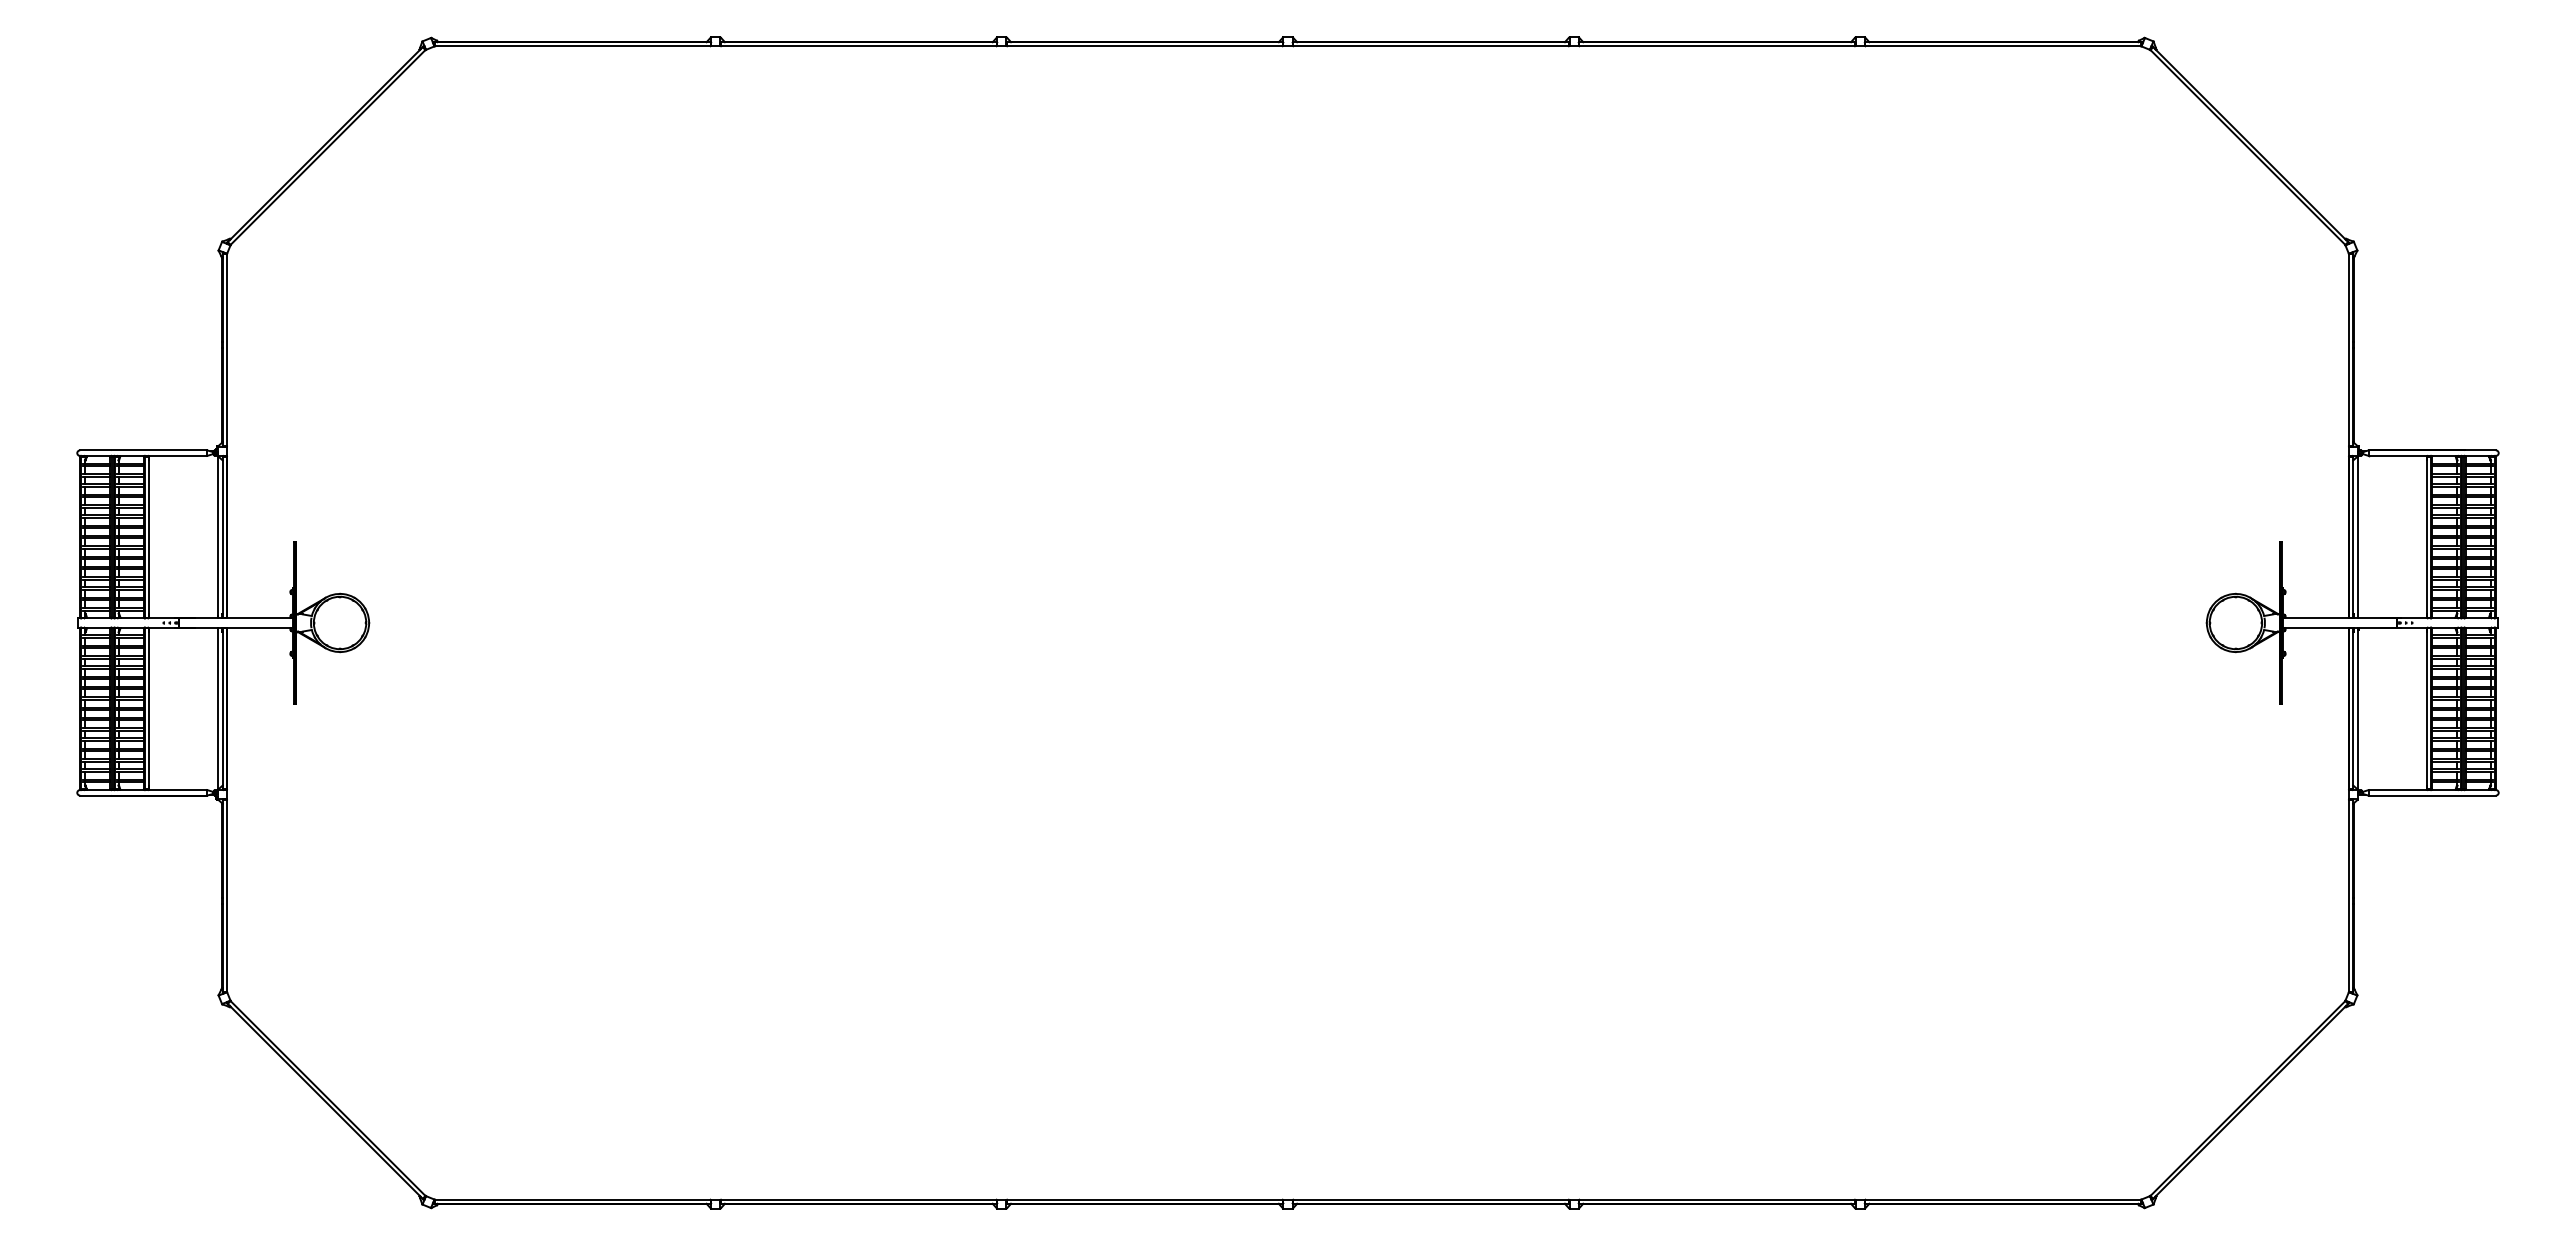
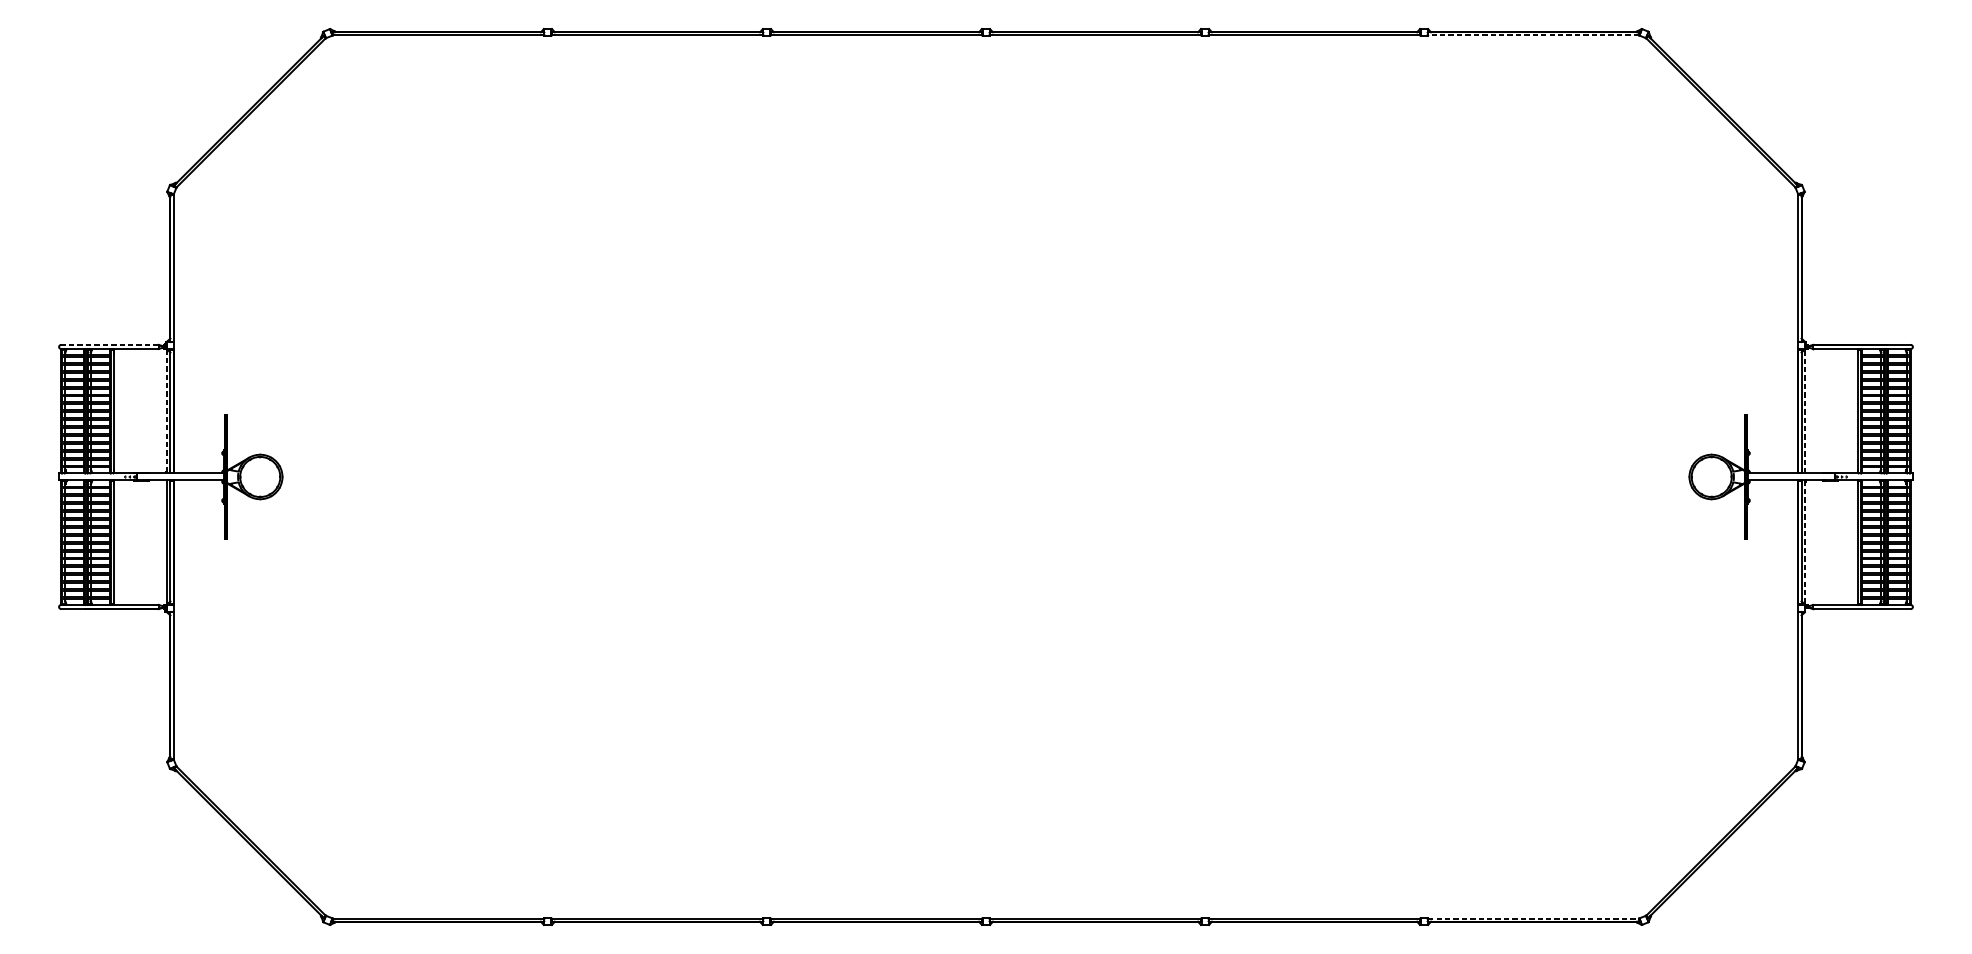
line: (2003, 46) -> (1533, 35), solid -> dashed
line: (143, 450) -> (109, 344), solid -> dashed
line: (2358, 536) -> (1805, 410), solid -> dashed
line: (217, 537) -> (166, 411), solid -> dashed
line: (2358, 709) -> (1805, 543), solid -> dashed
line: (2003, 1199) -> (1533, 918), solid -> dashed

